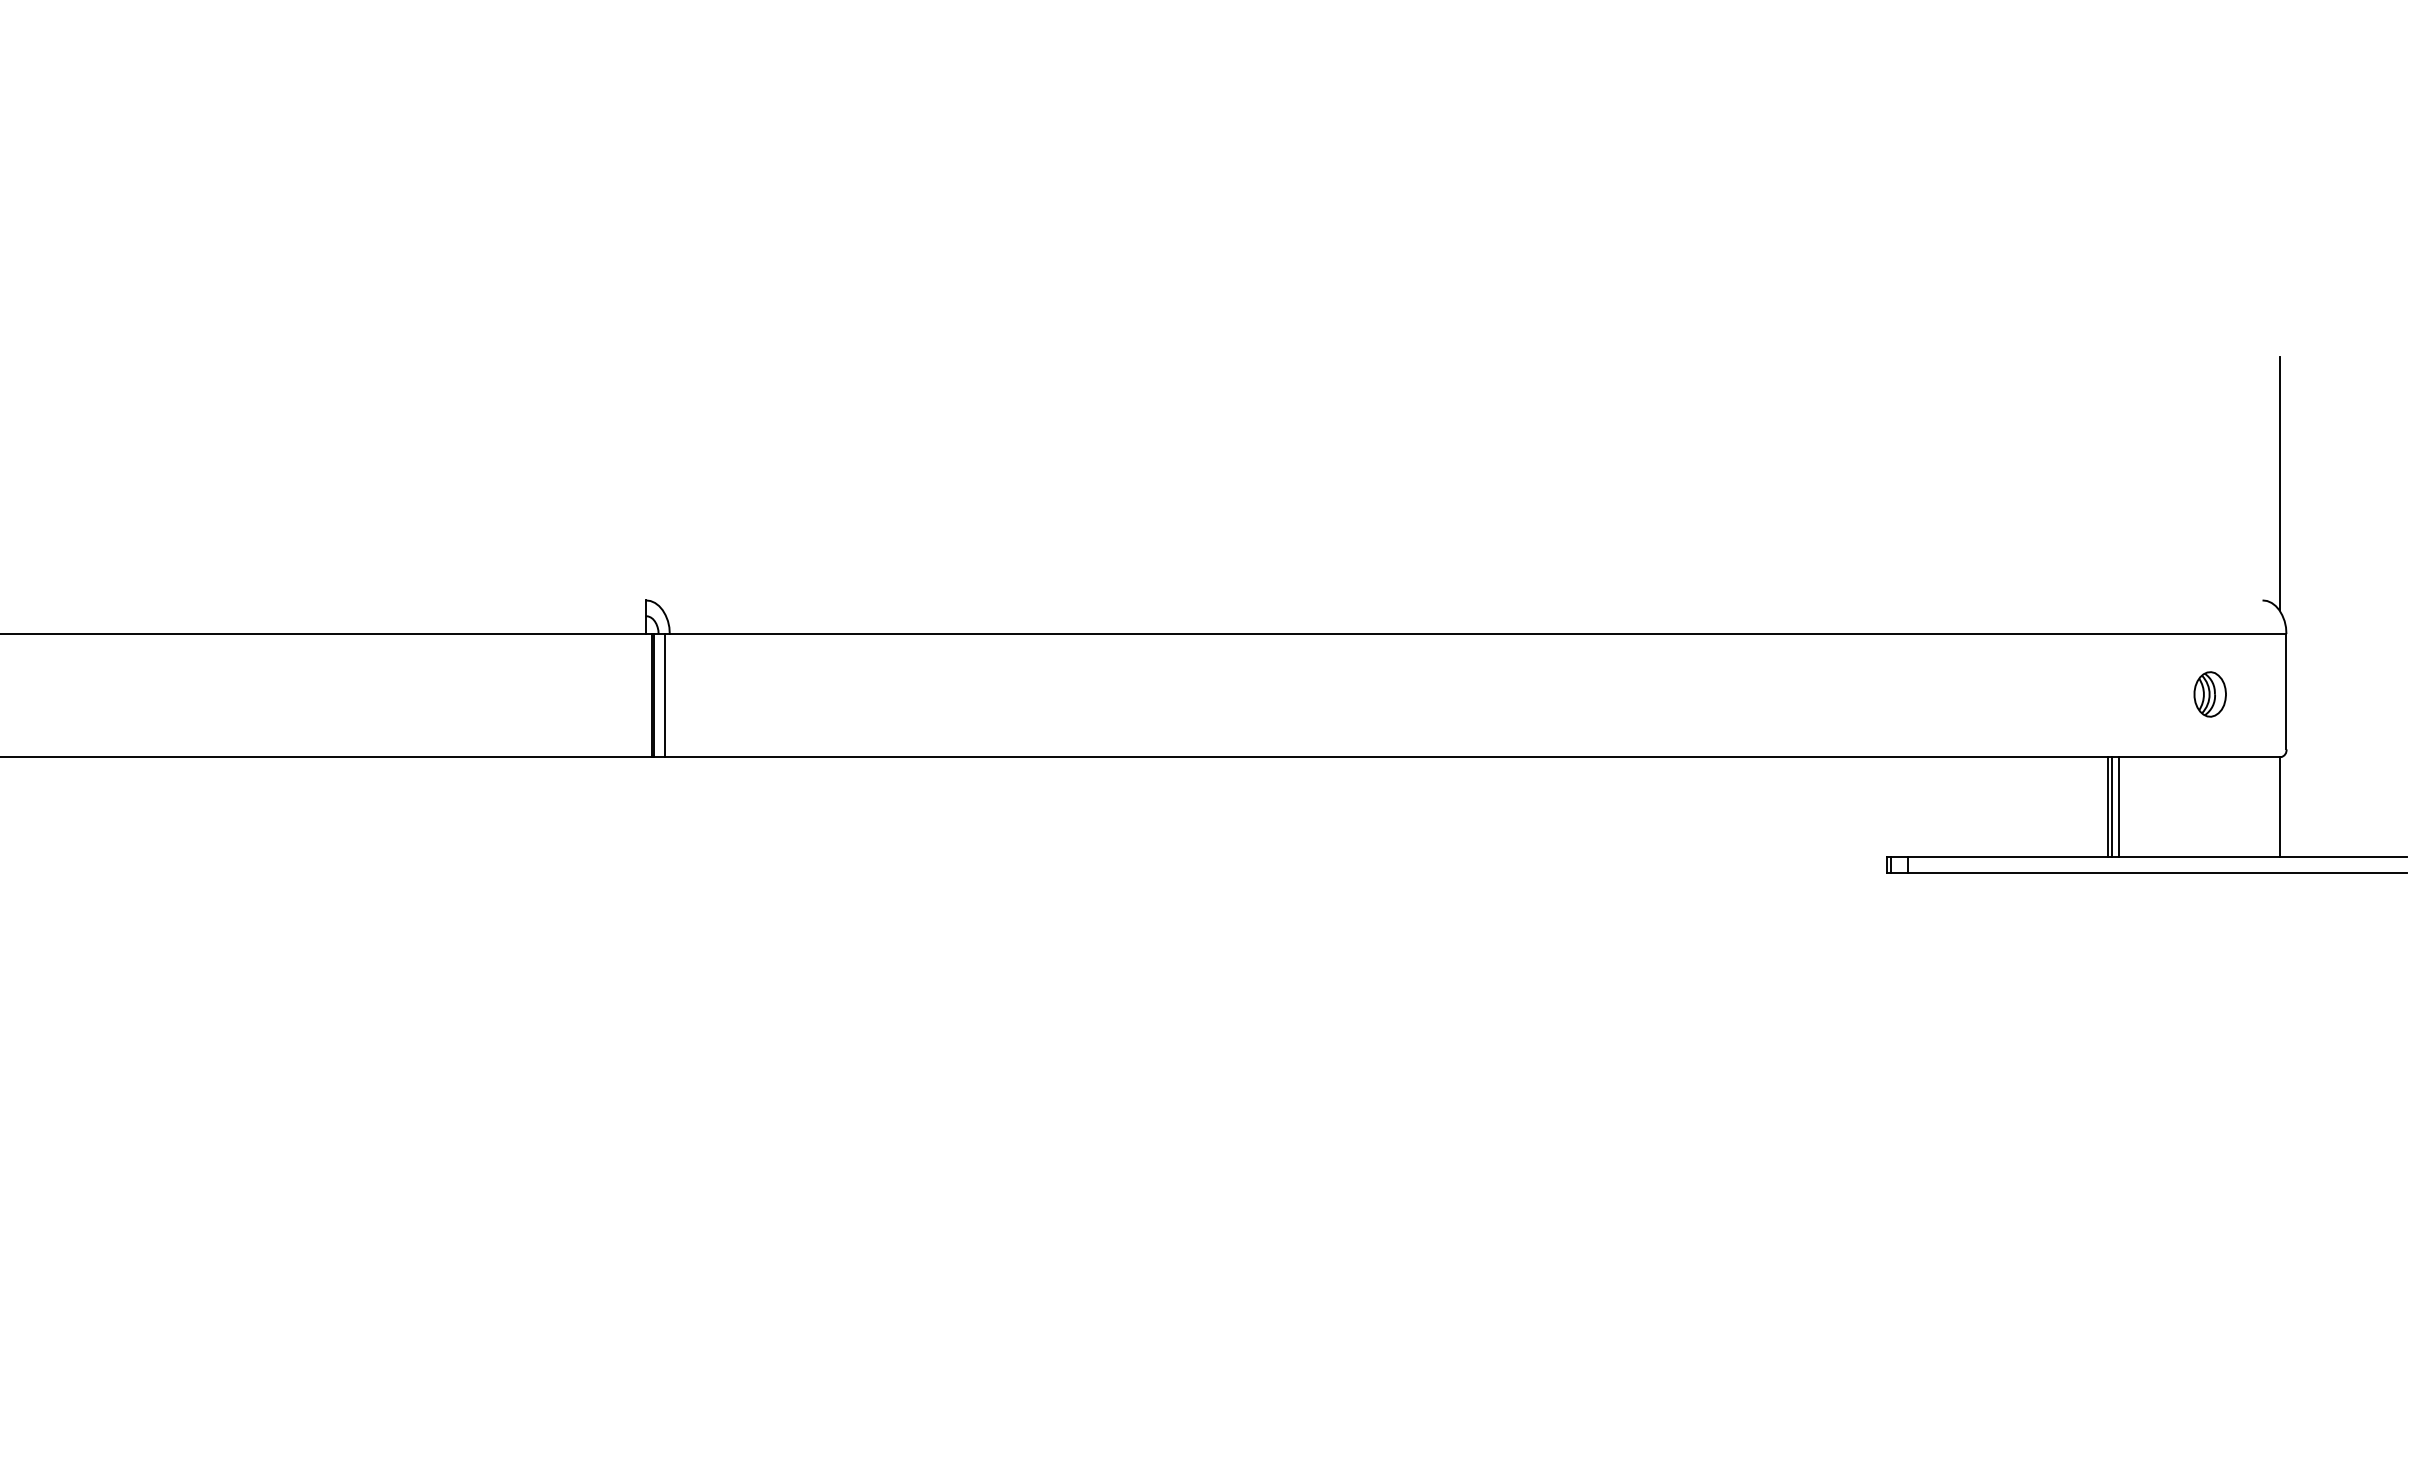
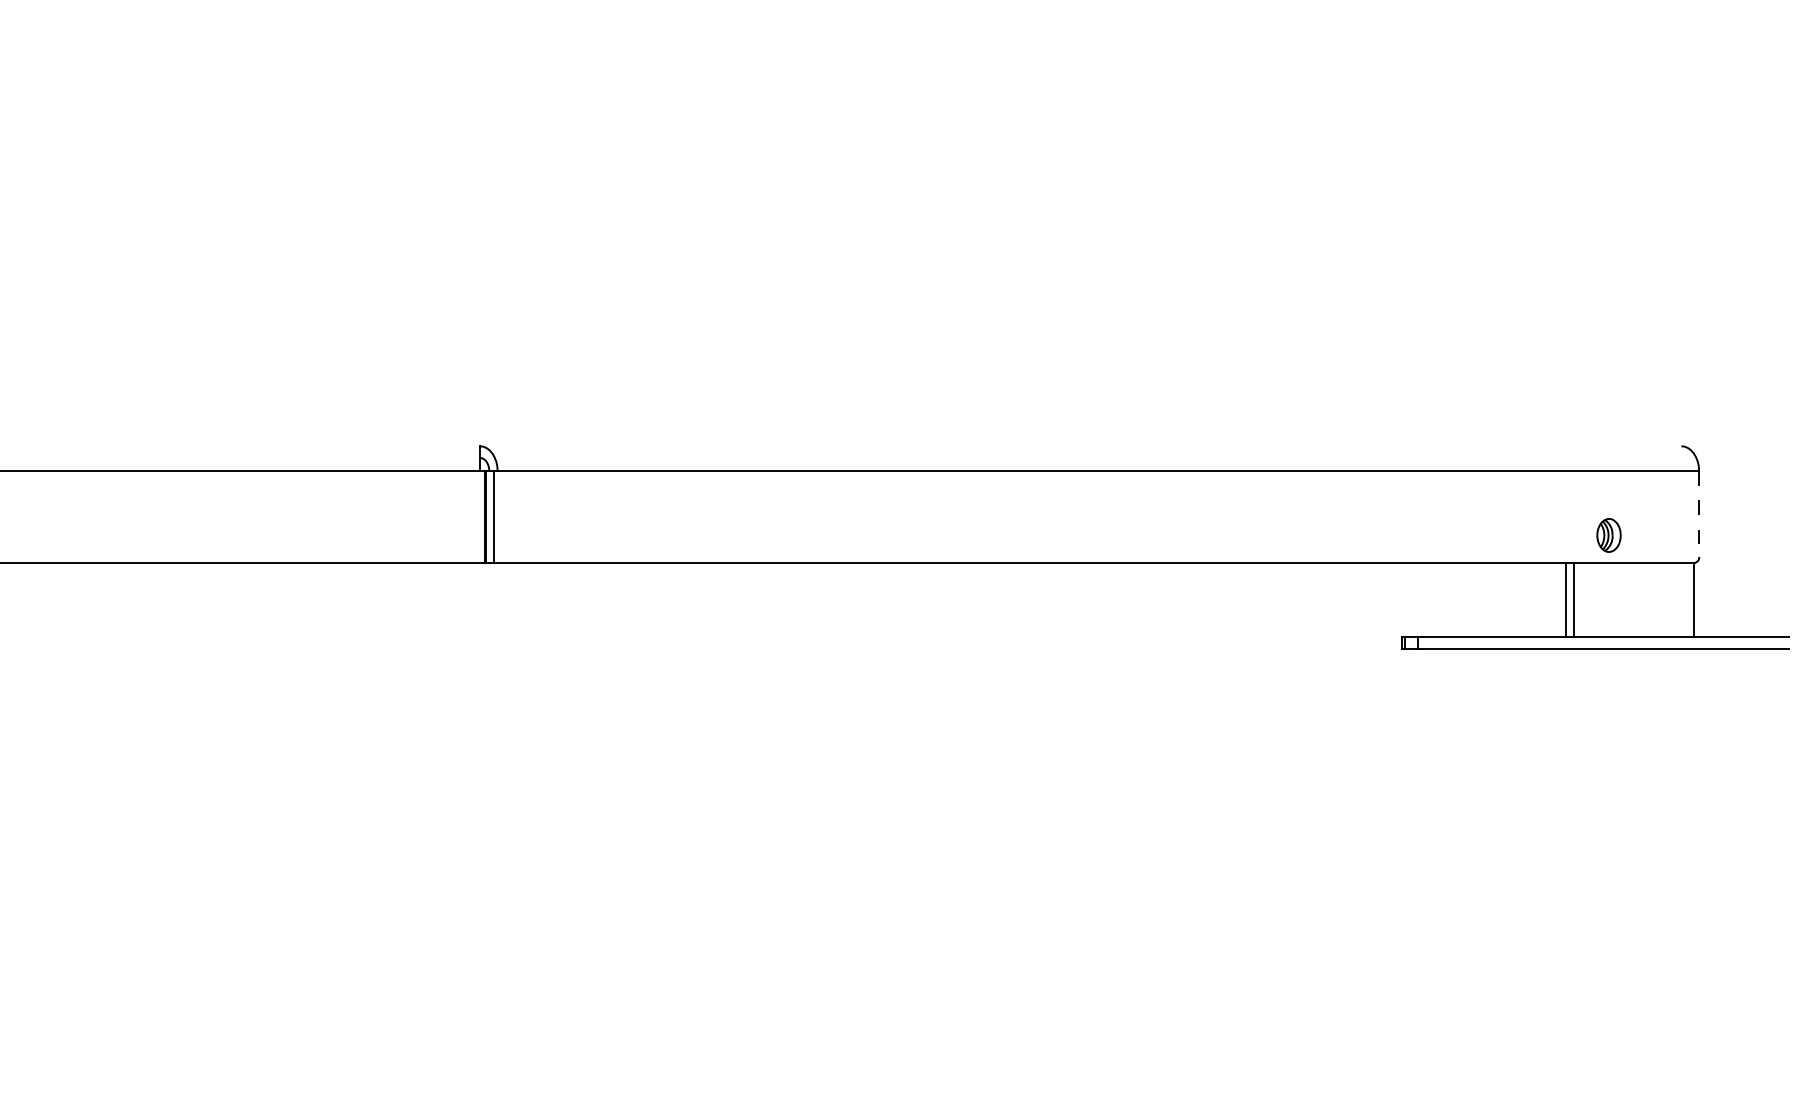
line: (2279, 483) -> (1693, 359), removed
line: (2286, 691) -> (1699, 513), solid -> dashed
part: (2209, 694) -> (1608, 535), moved
line: (2111, 807) -> (1569, 600), removed

